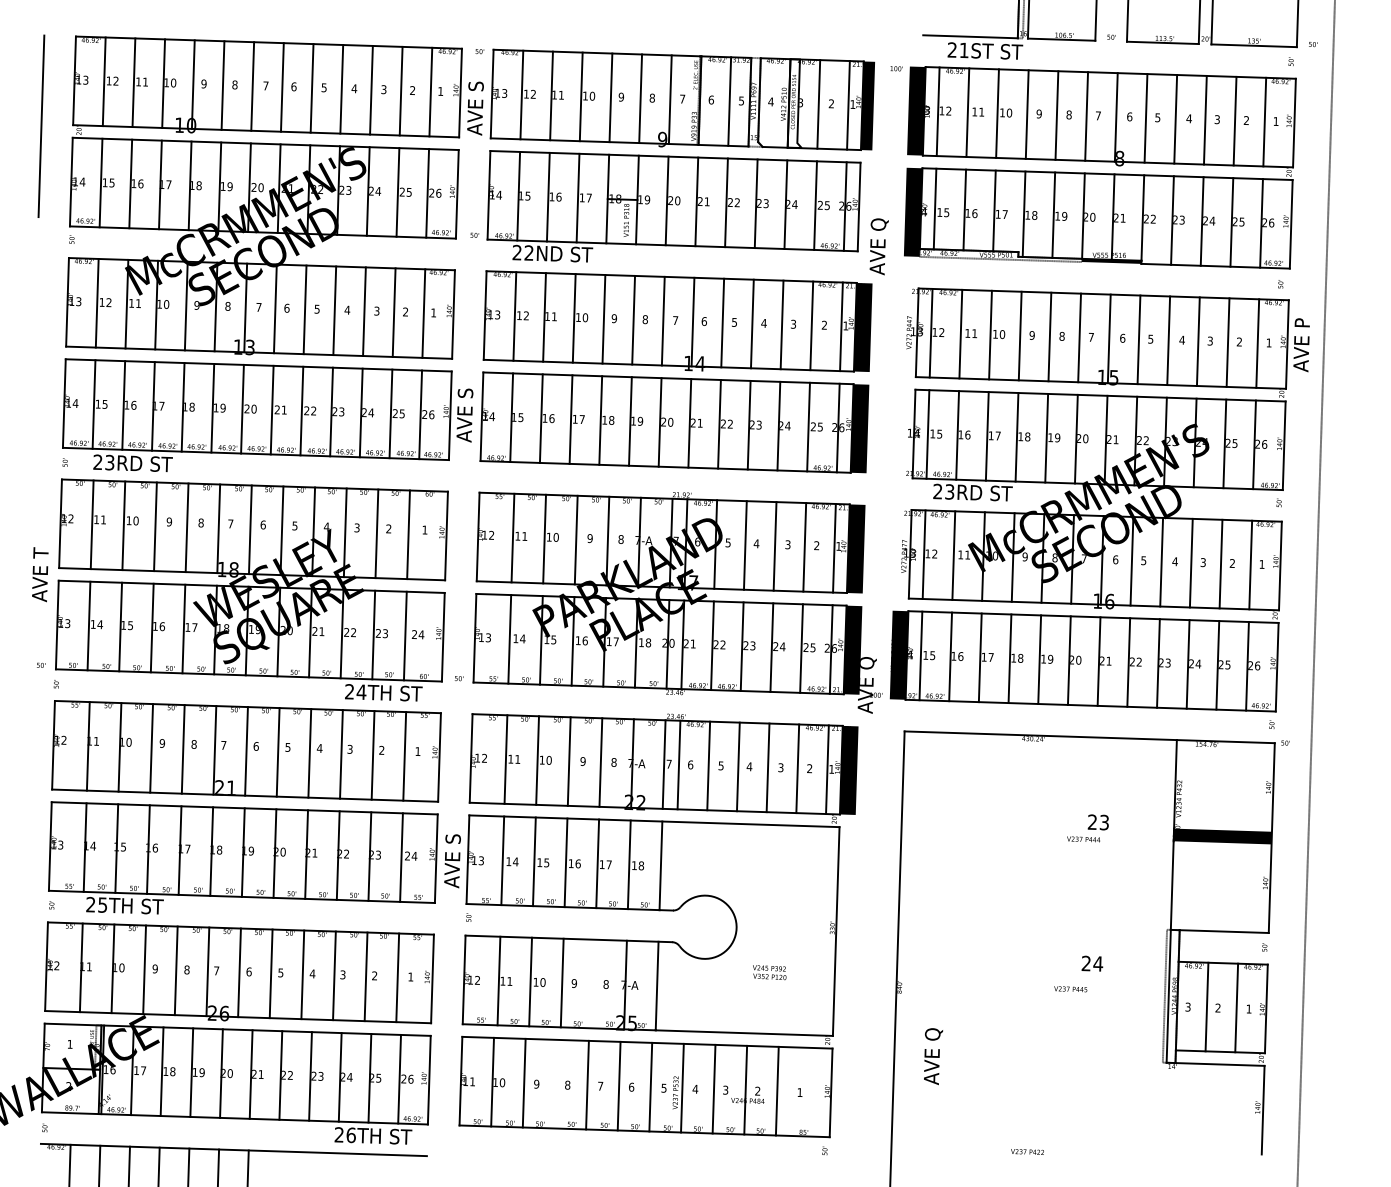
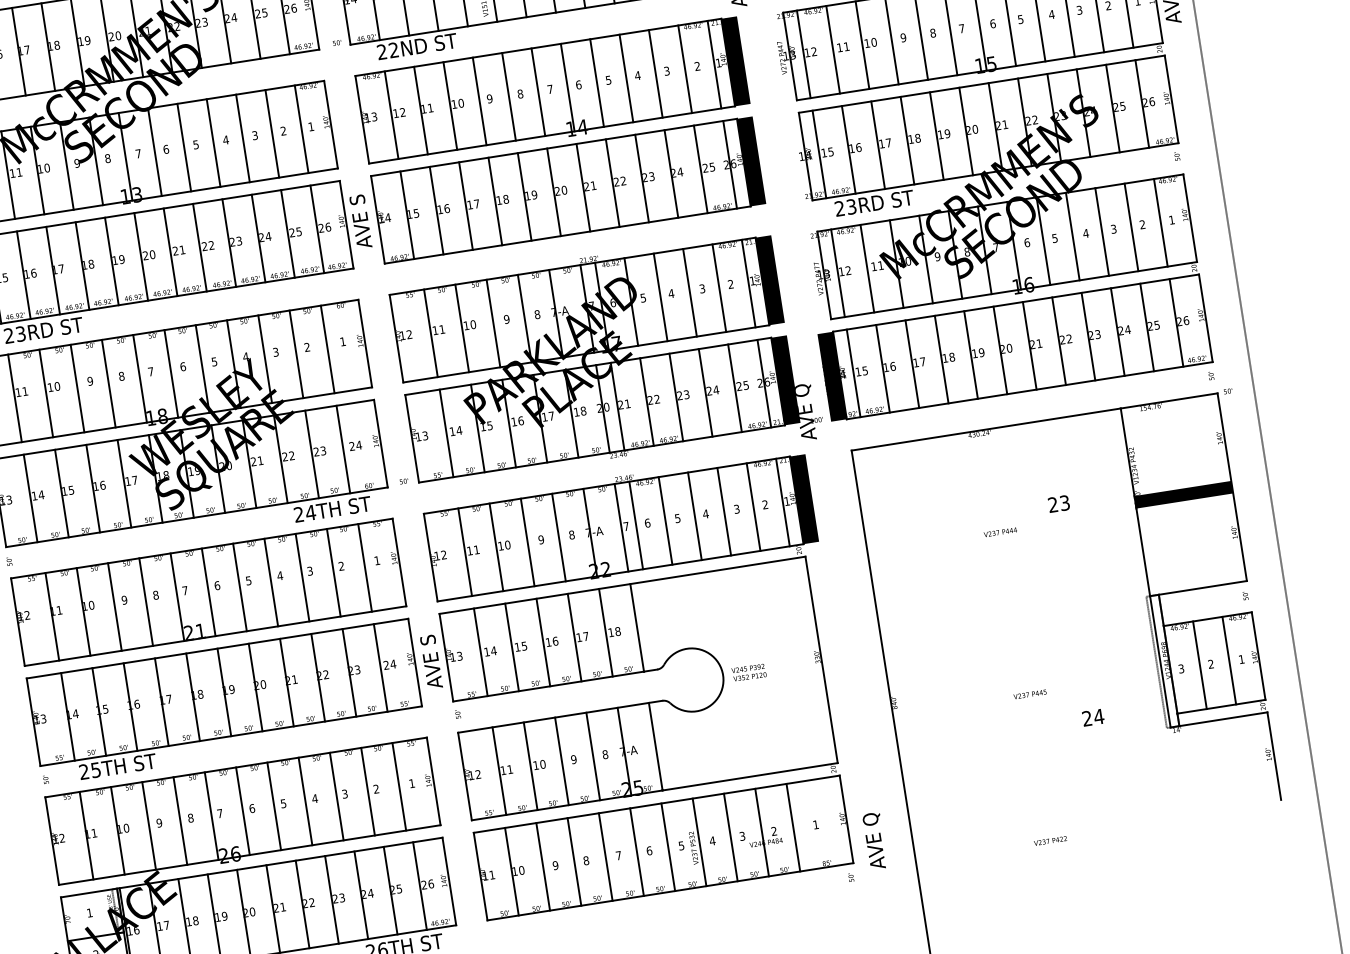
text: (1083, 839) -> (1000, 532), moved
text: (1092, 963) -> (1093, 717), moved
text: (769, 972) -> (748, 672), moved
line: (593, 983) -> (592, 756), added
text: (1070, 989) -> (1029, 694), moved
text: (933, 1056) -> (875, 841), moved
line: (555, 1083) -> (573, 861), added

